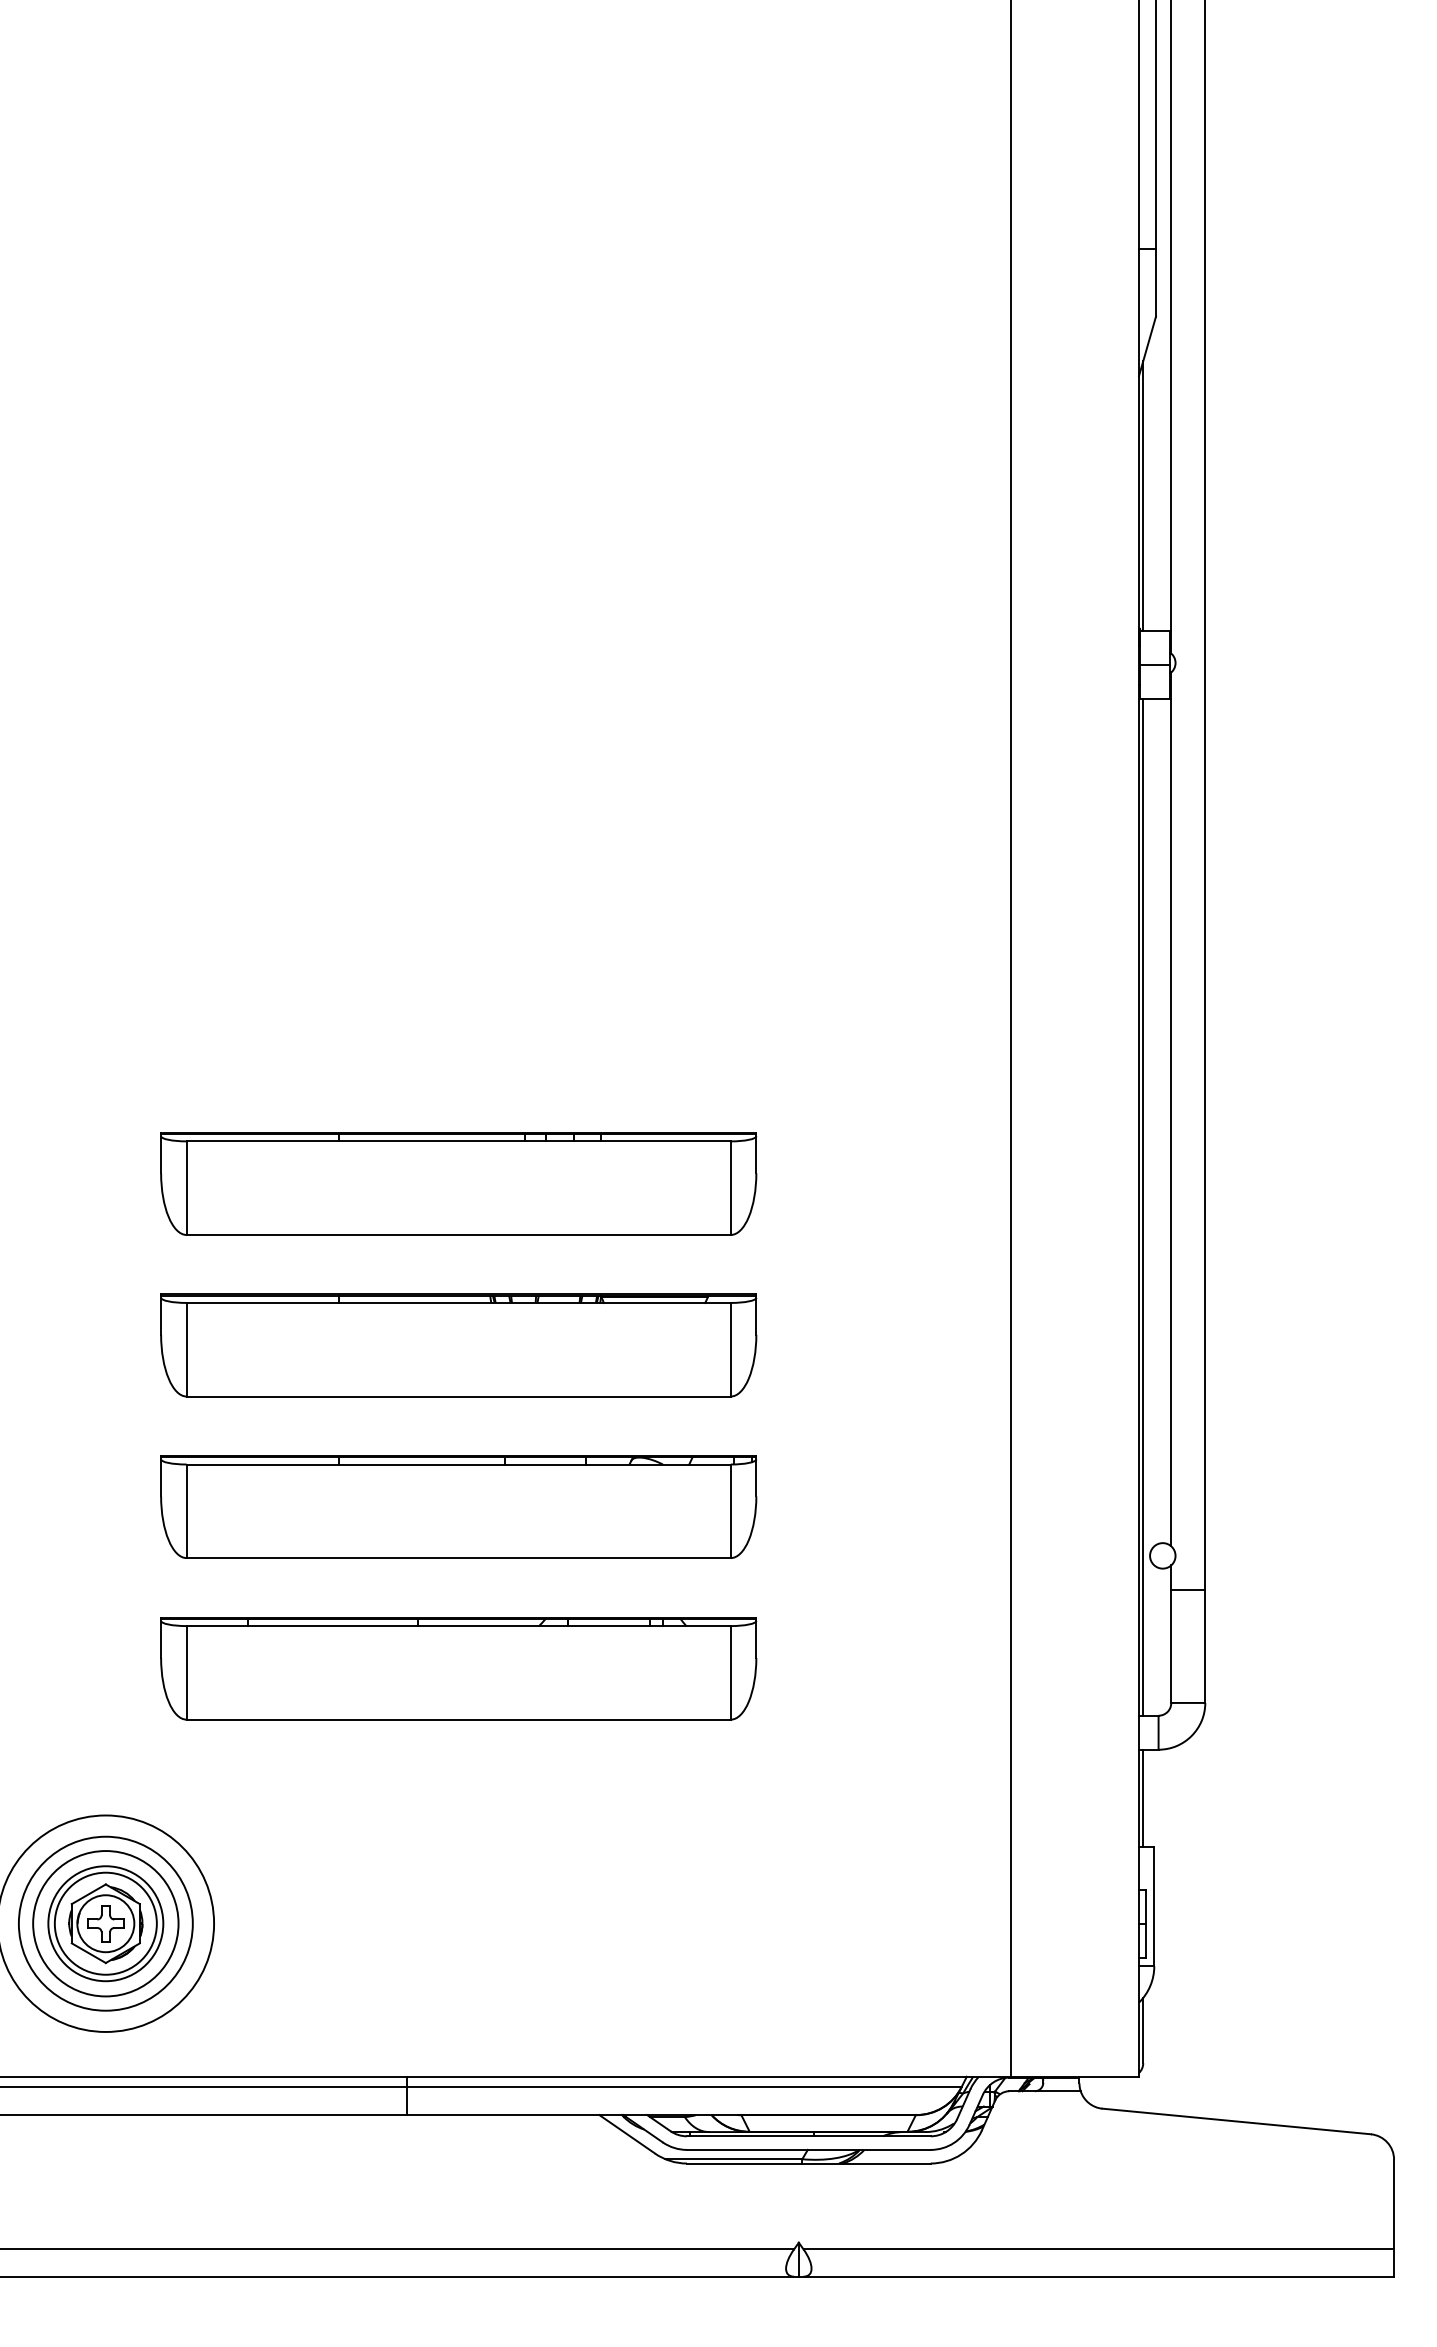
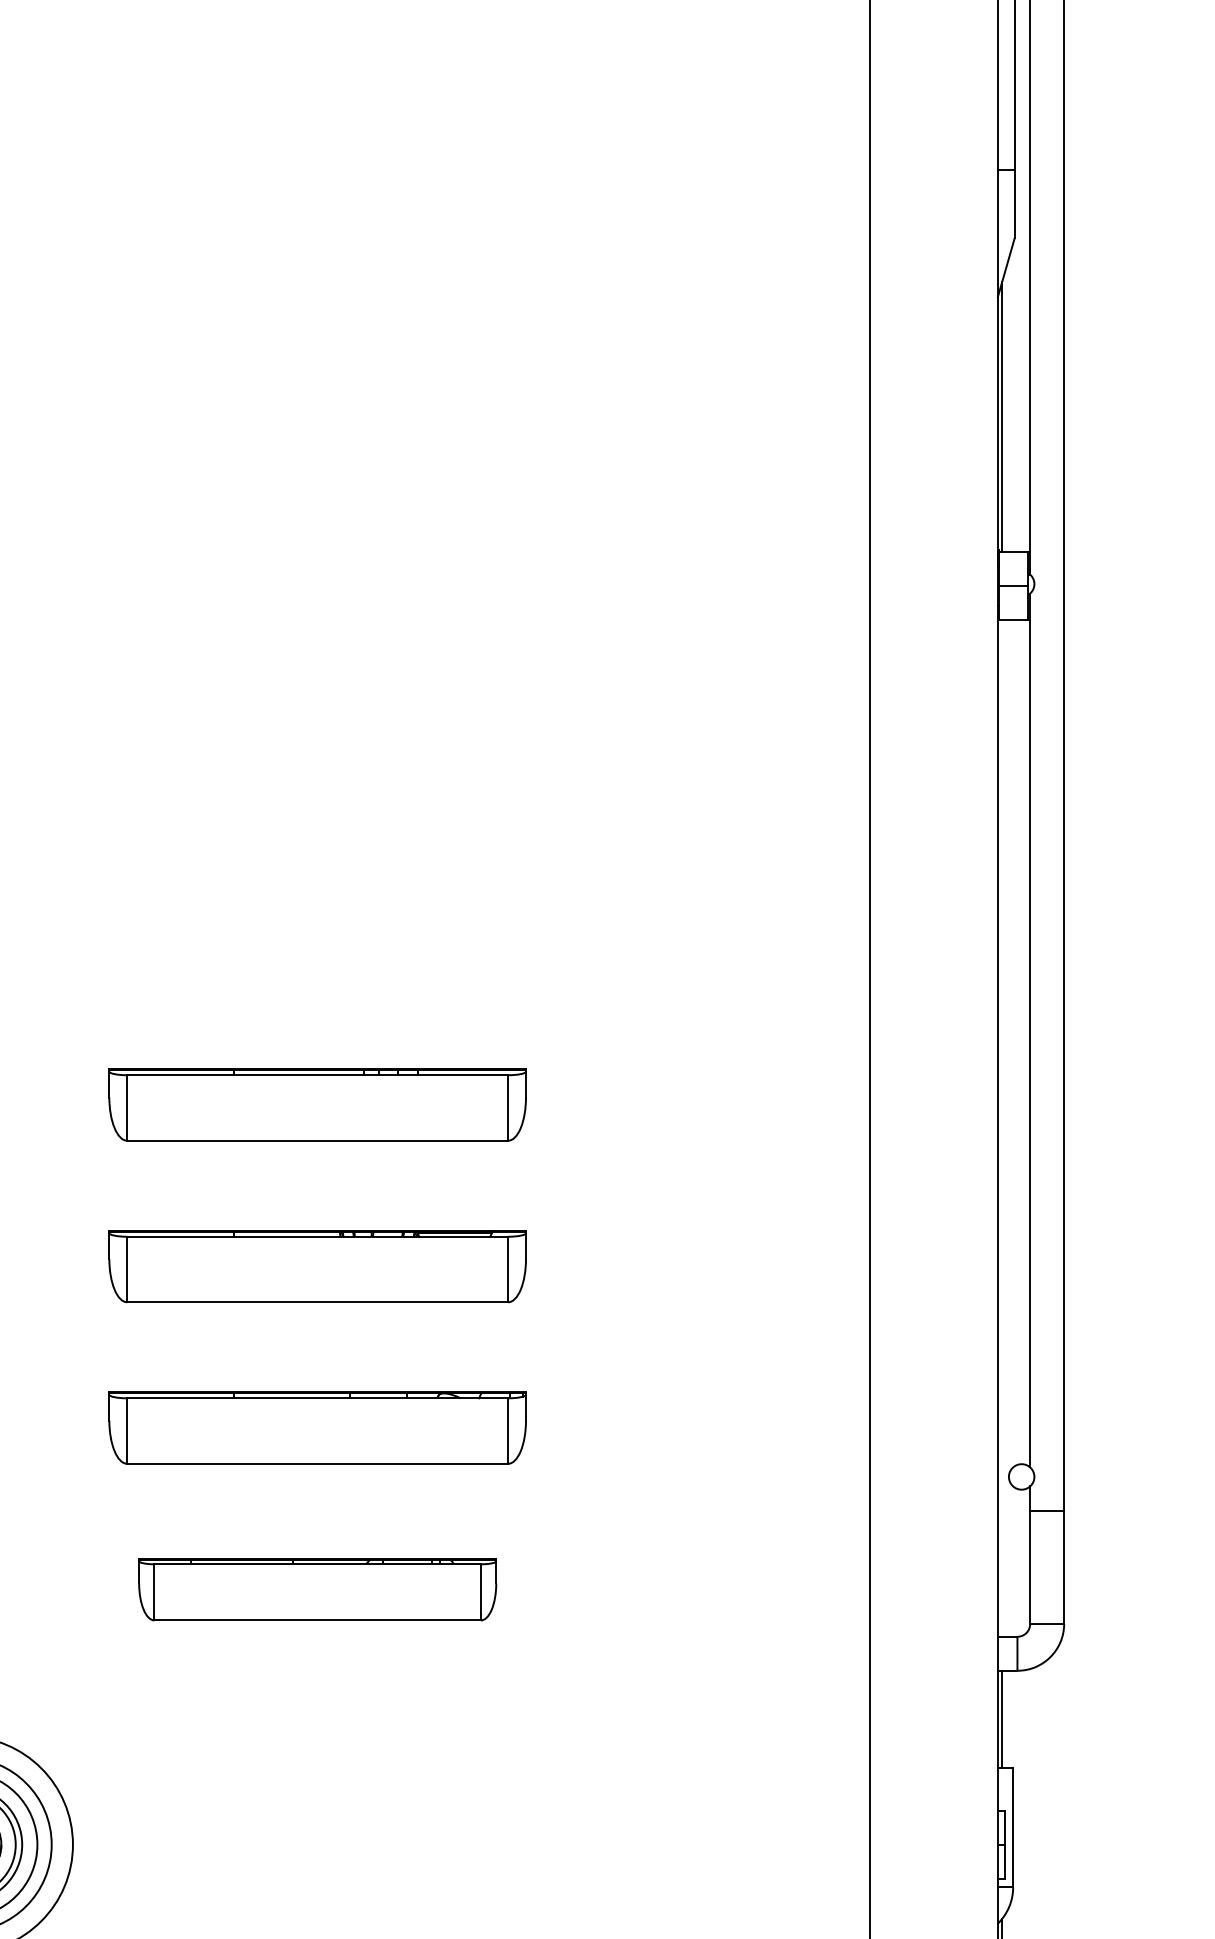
part: (458, 1183) -> (317, 1104), size x0.7
line: (1143, 1207) -> (1002, 1128), removed
part: (458, 1345) -> (317, 1266), size x0.7
part: (458, 1506) -> (317, 1427), size x0.7
part: (458, 1668) -> (317, 1589), size x0.6

